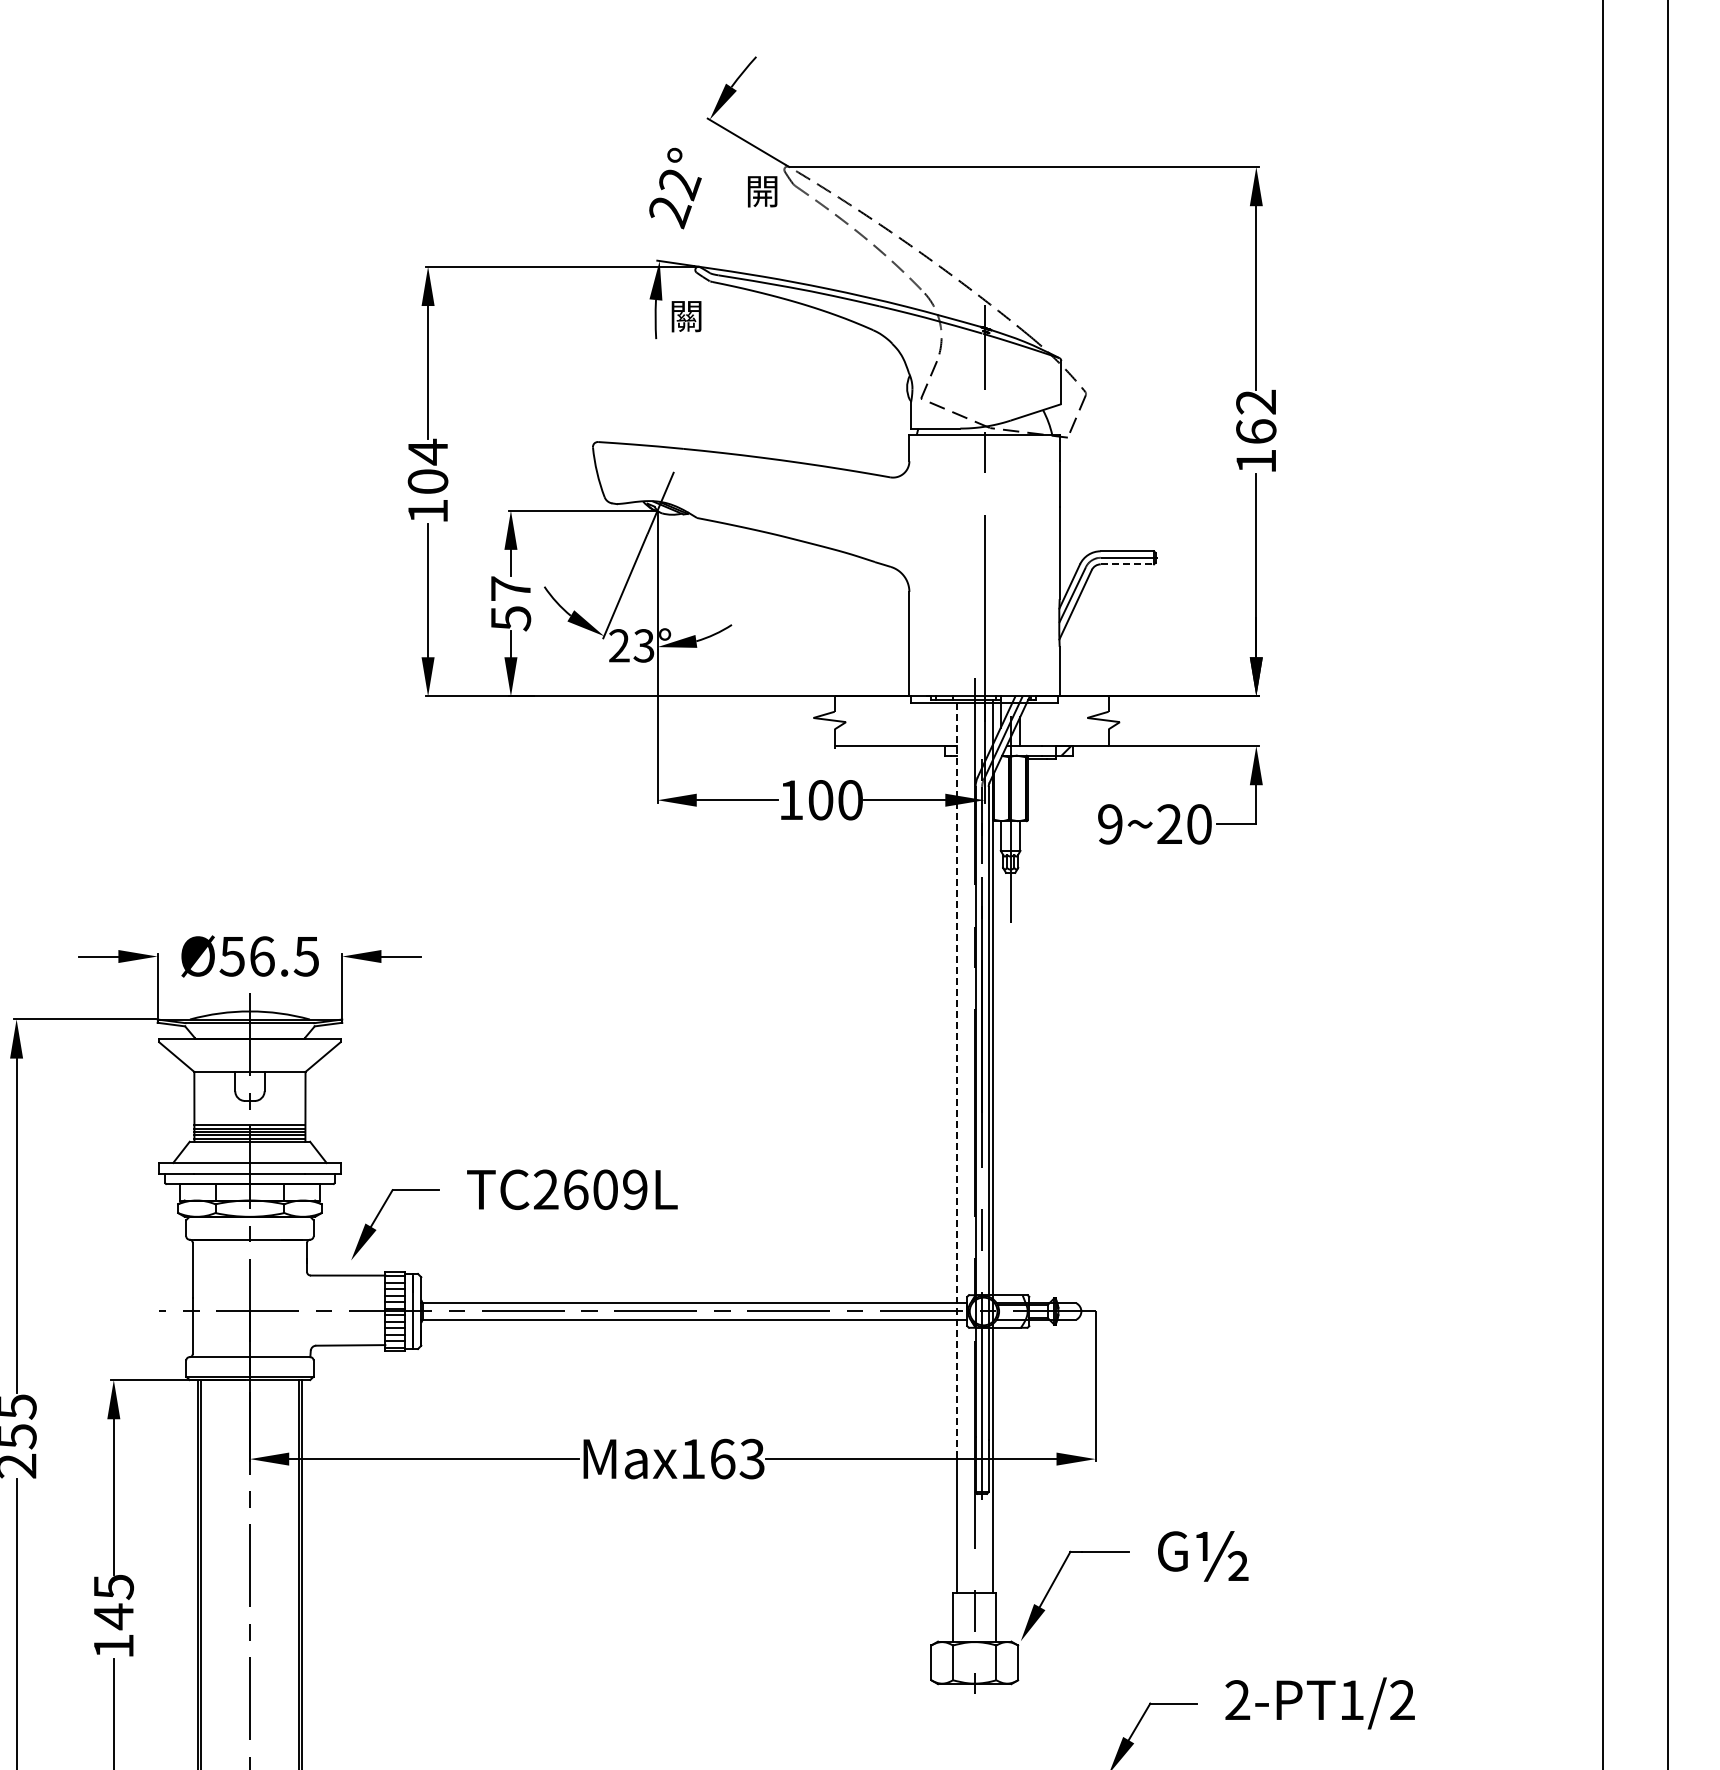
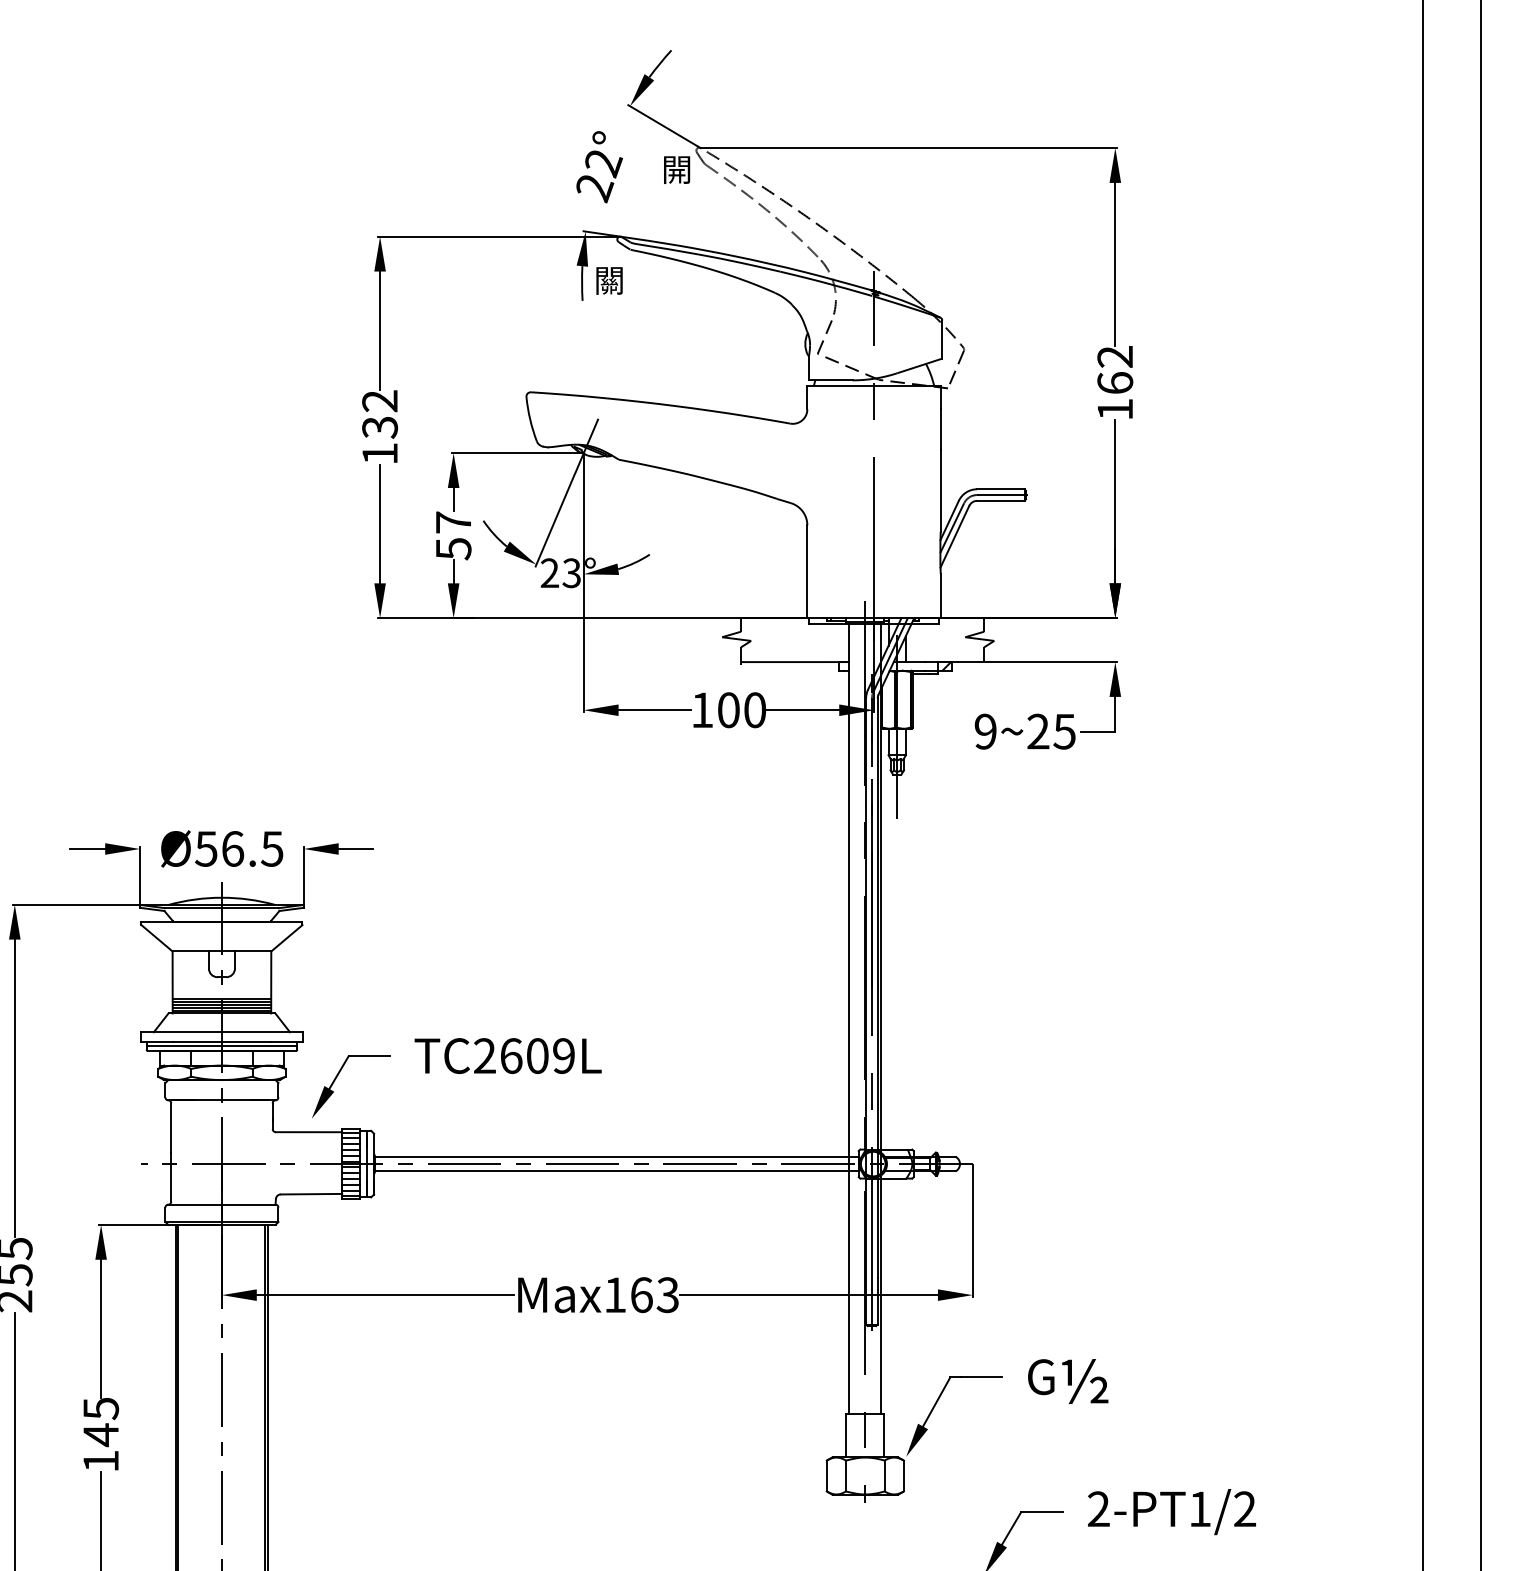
text: (427, 466) -> (379, 413), 104 -> 132
line: (1127, 564) -> (1000, 500), dashed -> solid
text: (1198, 824) -> (1063, 731), 9~20 -> 9~25
line: (956, 1080) -> (849, 959), dashed -> solid
line: (249, 1178) -> (221, 1046), added

